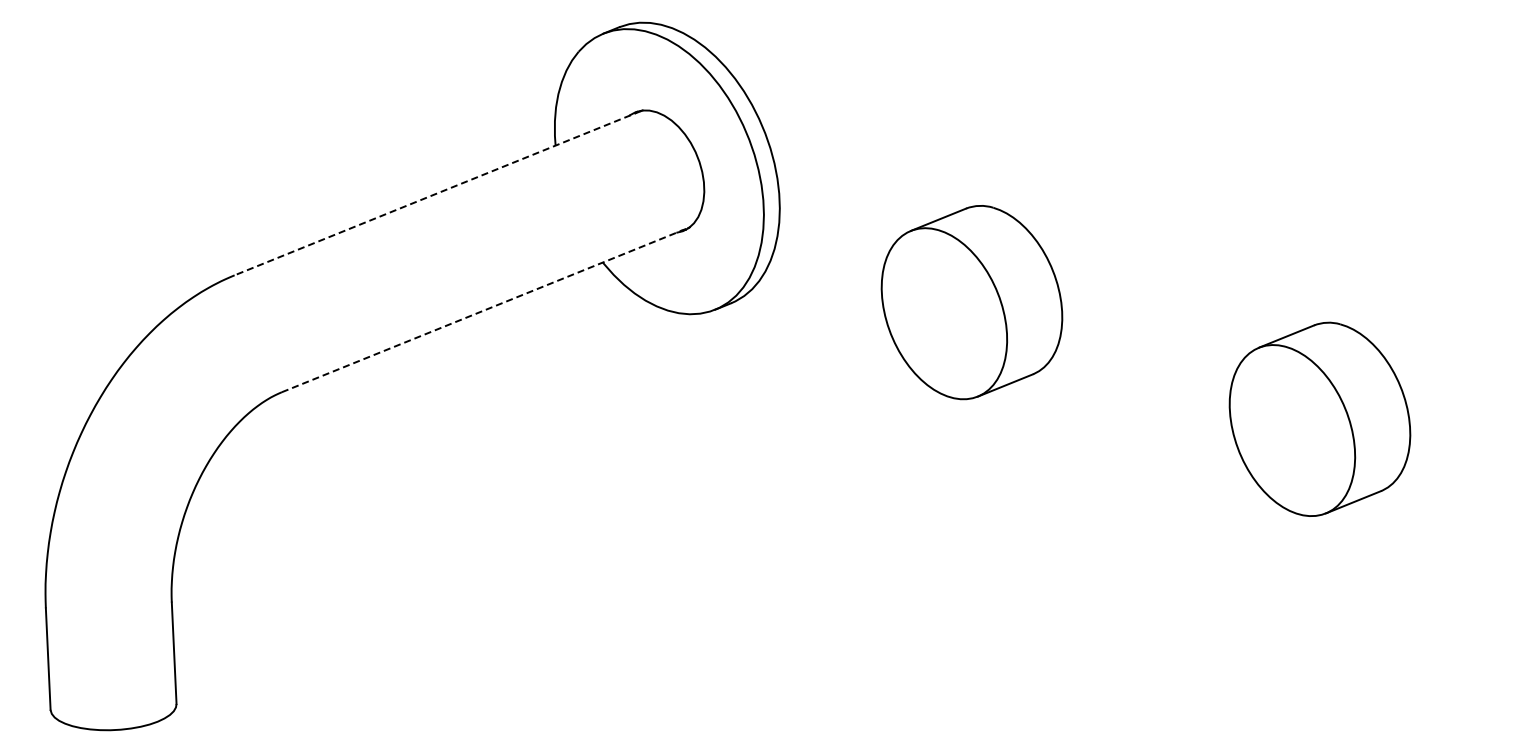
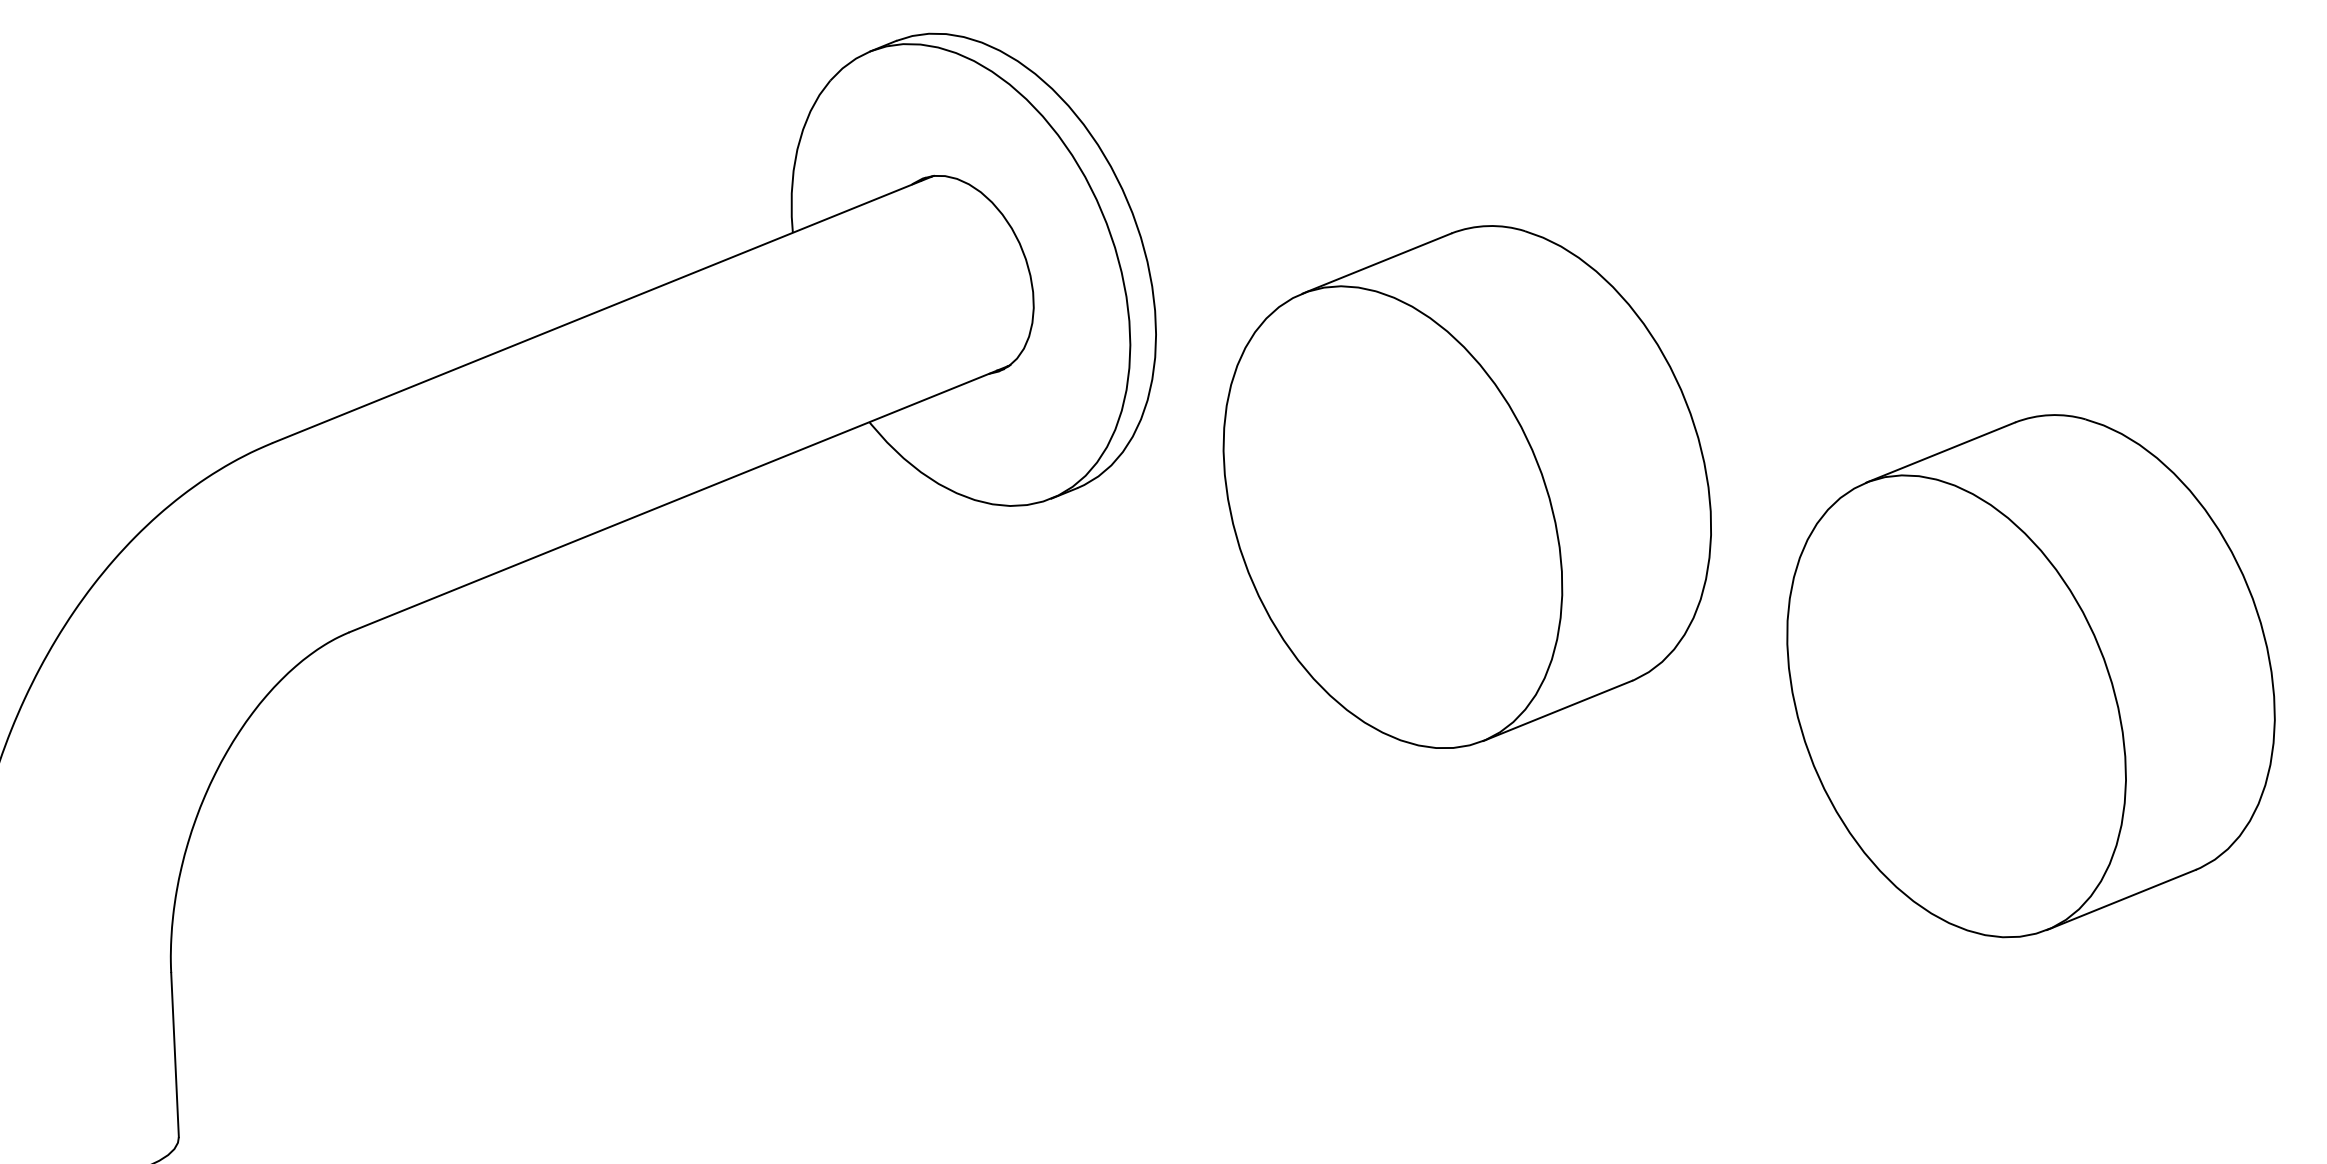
line: (437, 193) -> (601, 310), dashed -> solid
part: (971, 302) -> (1466, 486), size x1.67
line: (485, 309) -> (679, 498), dashed -> solid
part: (1319, 419) -> (2030, 676), size x1.67

